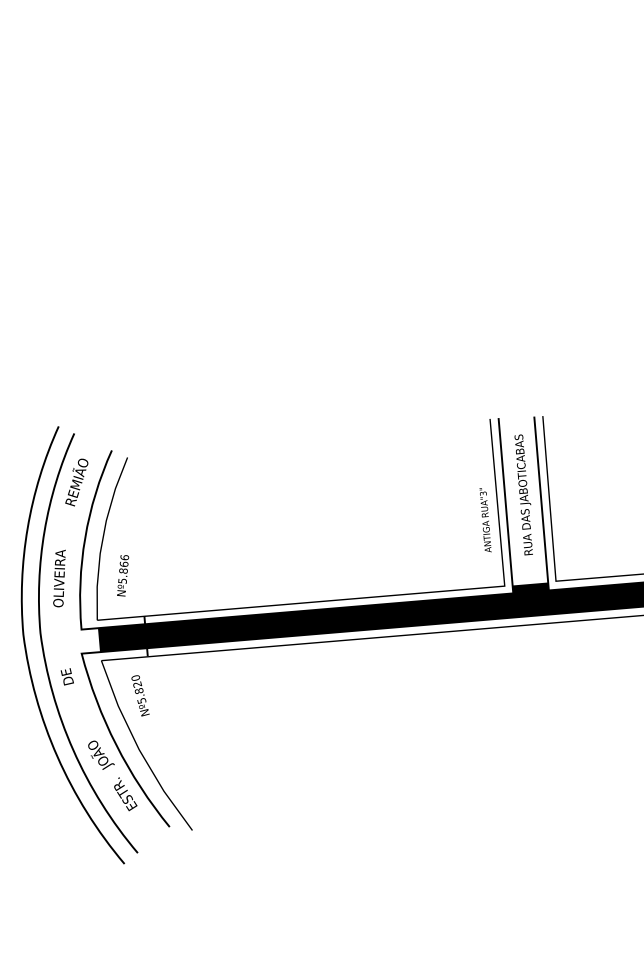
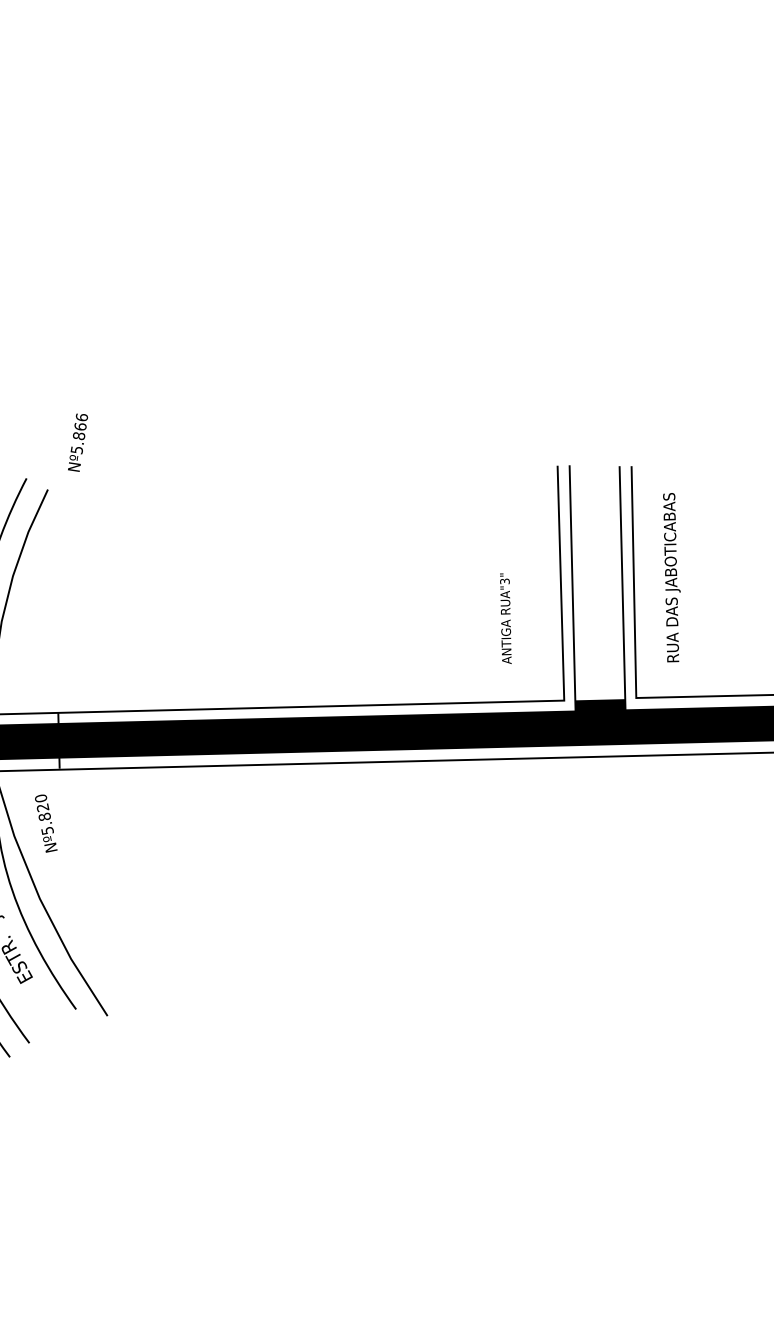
text: (523, 494) -> (670, 577), moved
text: (485, 520) -> (505, 619), moved
text: (123, 575) -> (78, 442), moved

